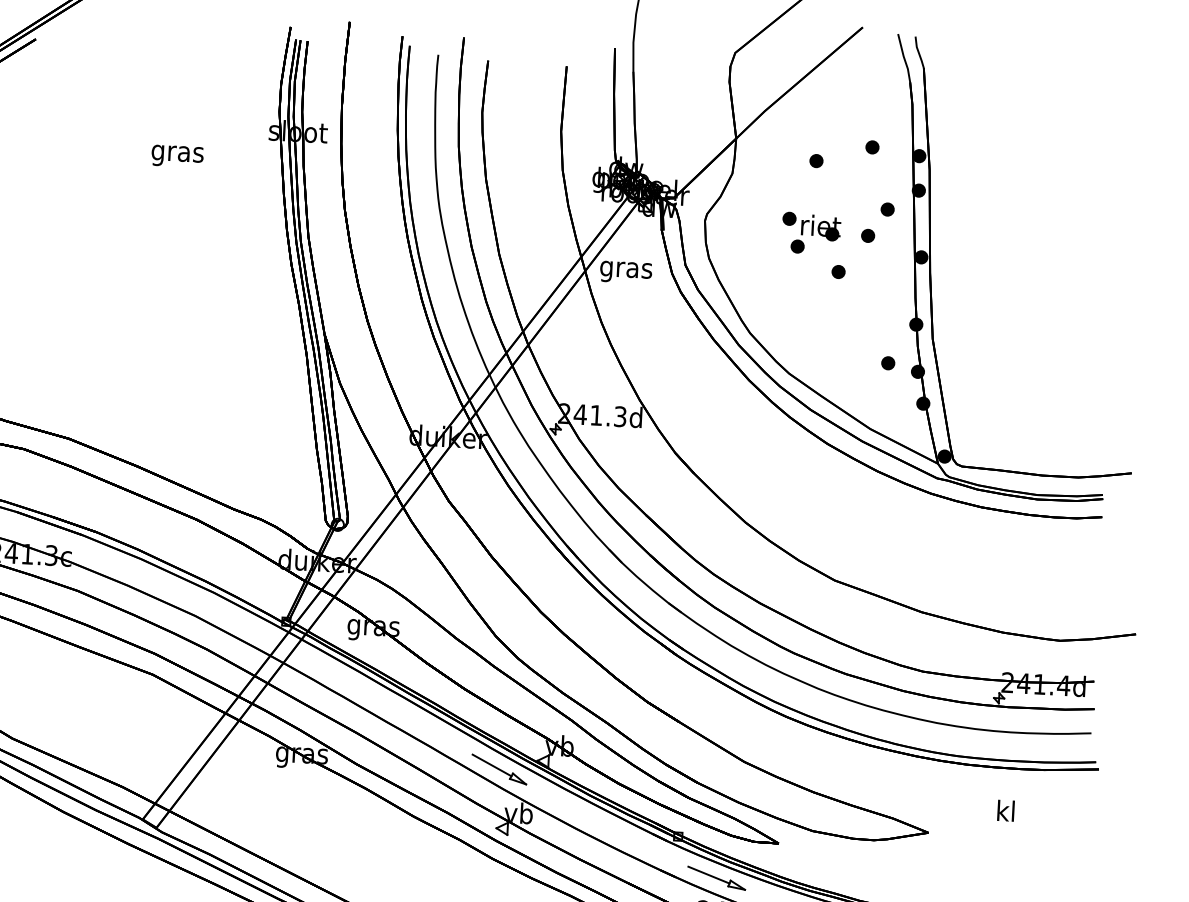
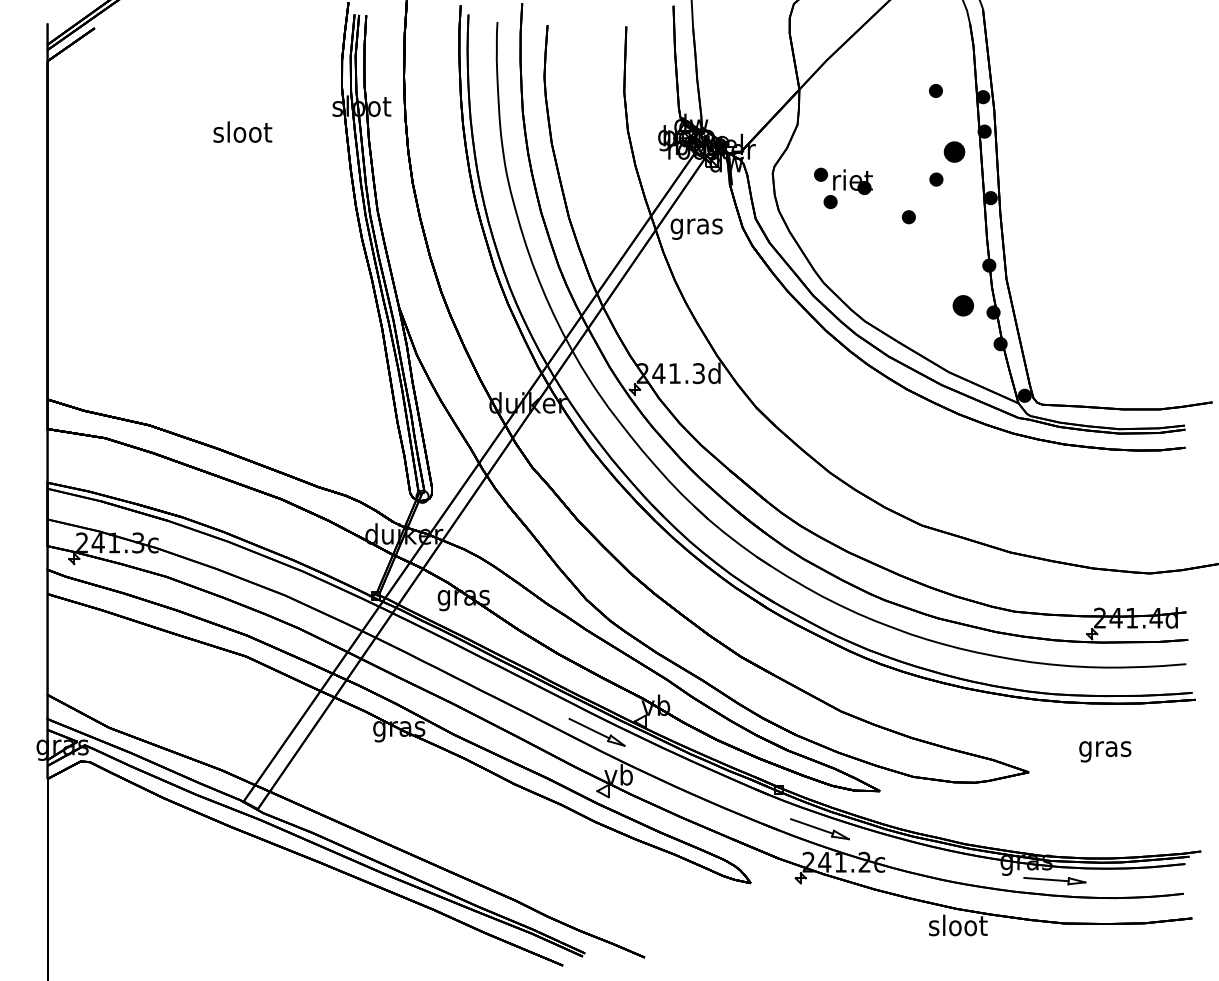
text: (177, 153) -> (242, 134), gras -> sloot
part: (816, 160) -> (880, 107), removed
part: (887, 209) -> (954, 152), size x1.6
part: (811, 233) -> (843, 188), moved
part: (888, 363) -> (963, 305), size x1.6
text: (1006, 813) -> (1105, 748), kl -> gras

